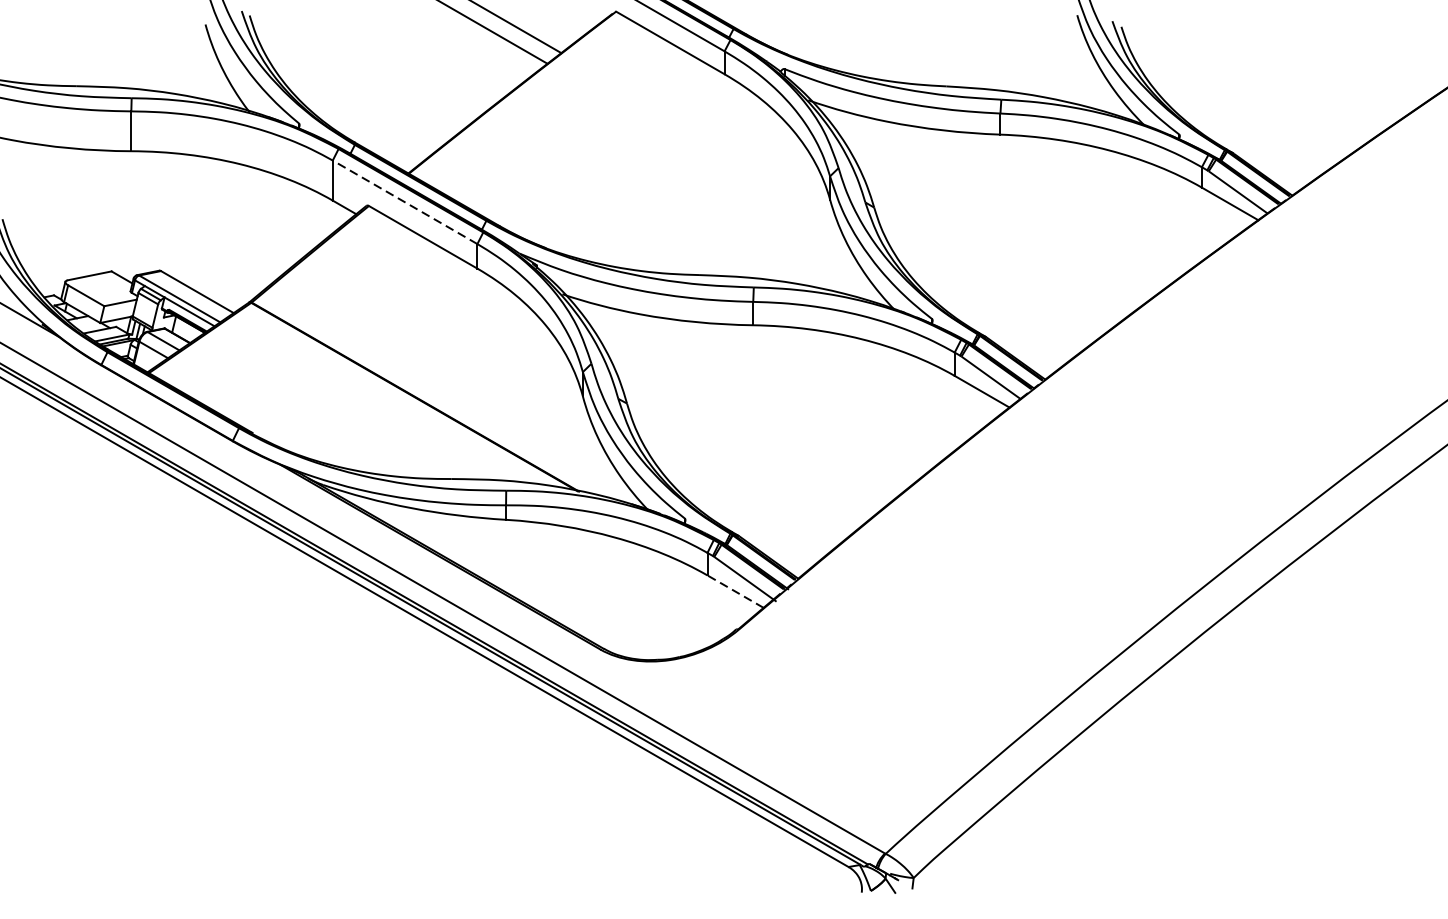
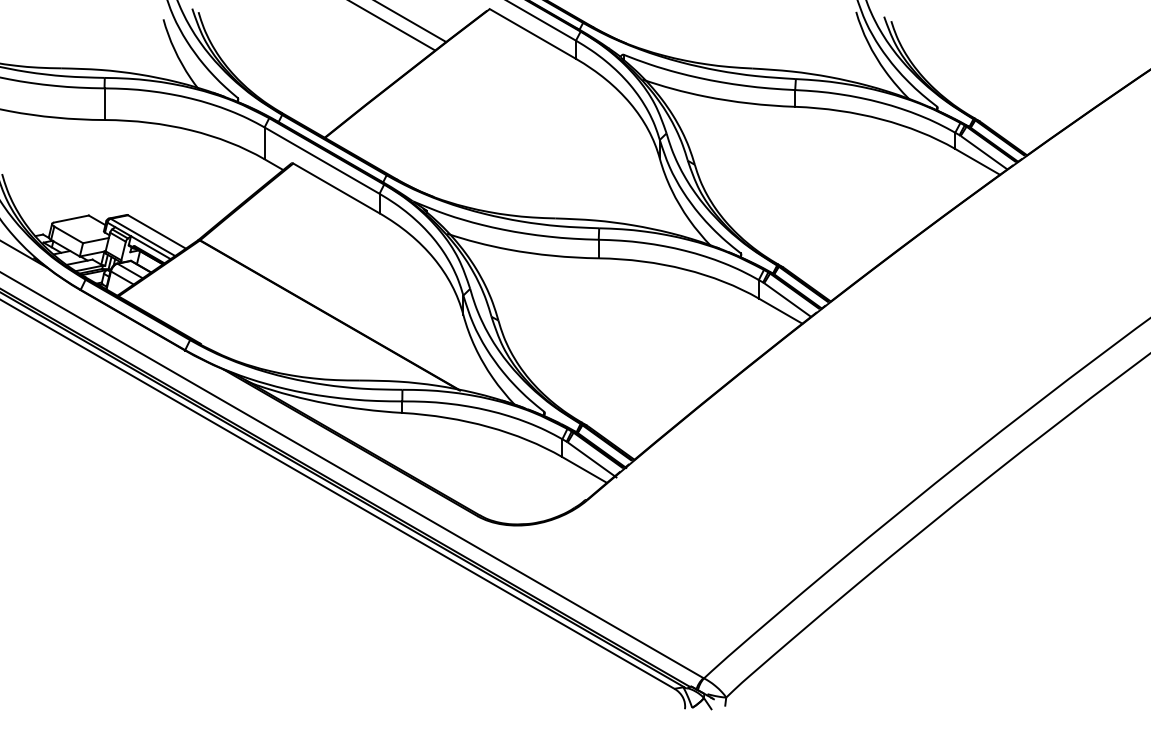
line: (404, 202) -> (321, 160), dashed -> solid
line: (735, 592) -> (584, 470), dashed -> solid

